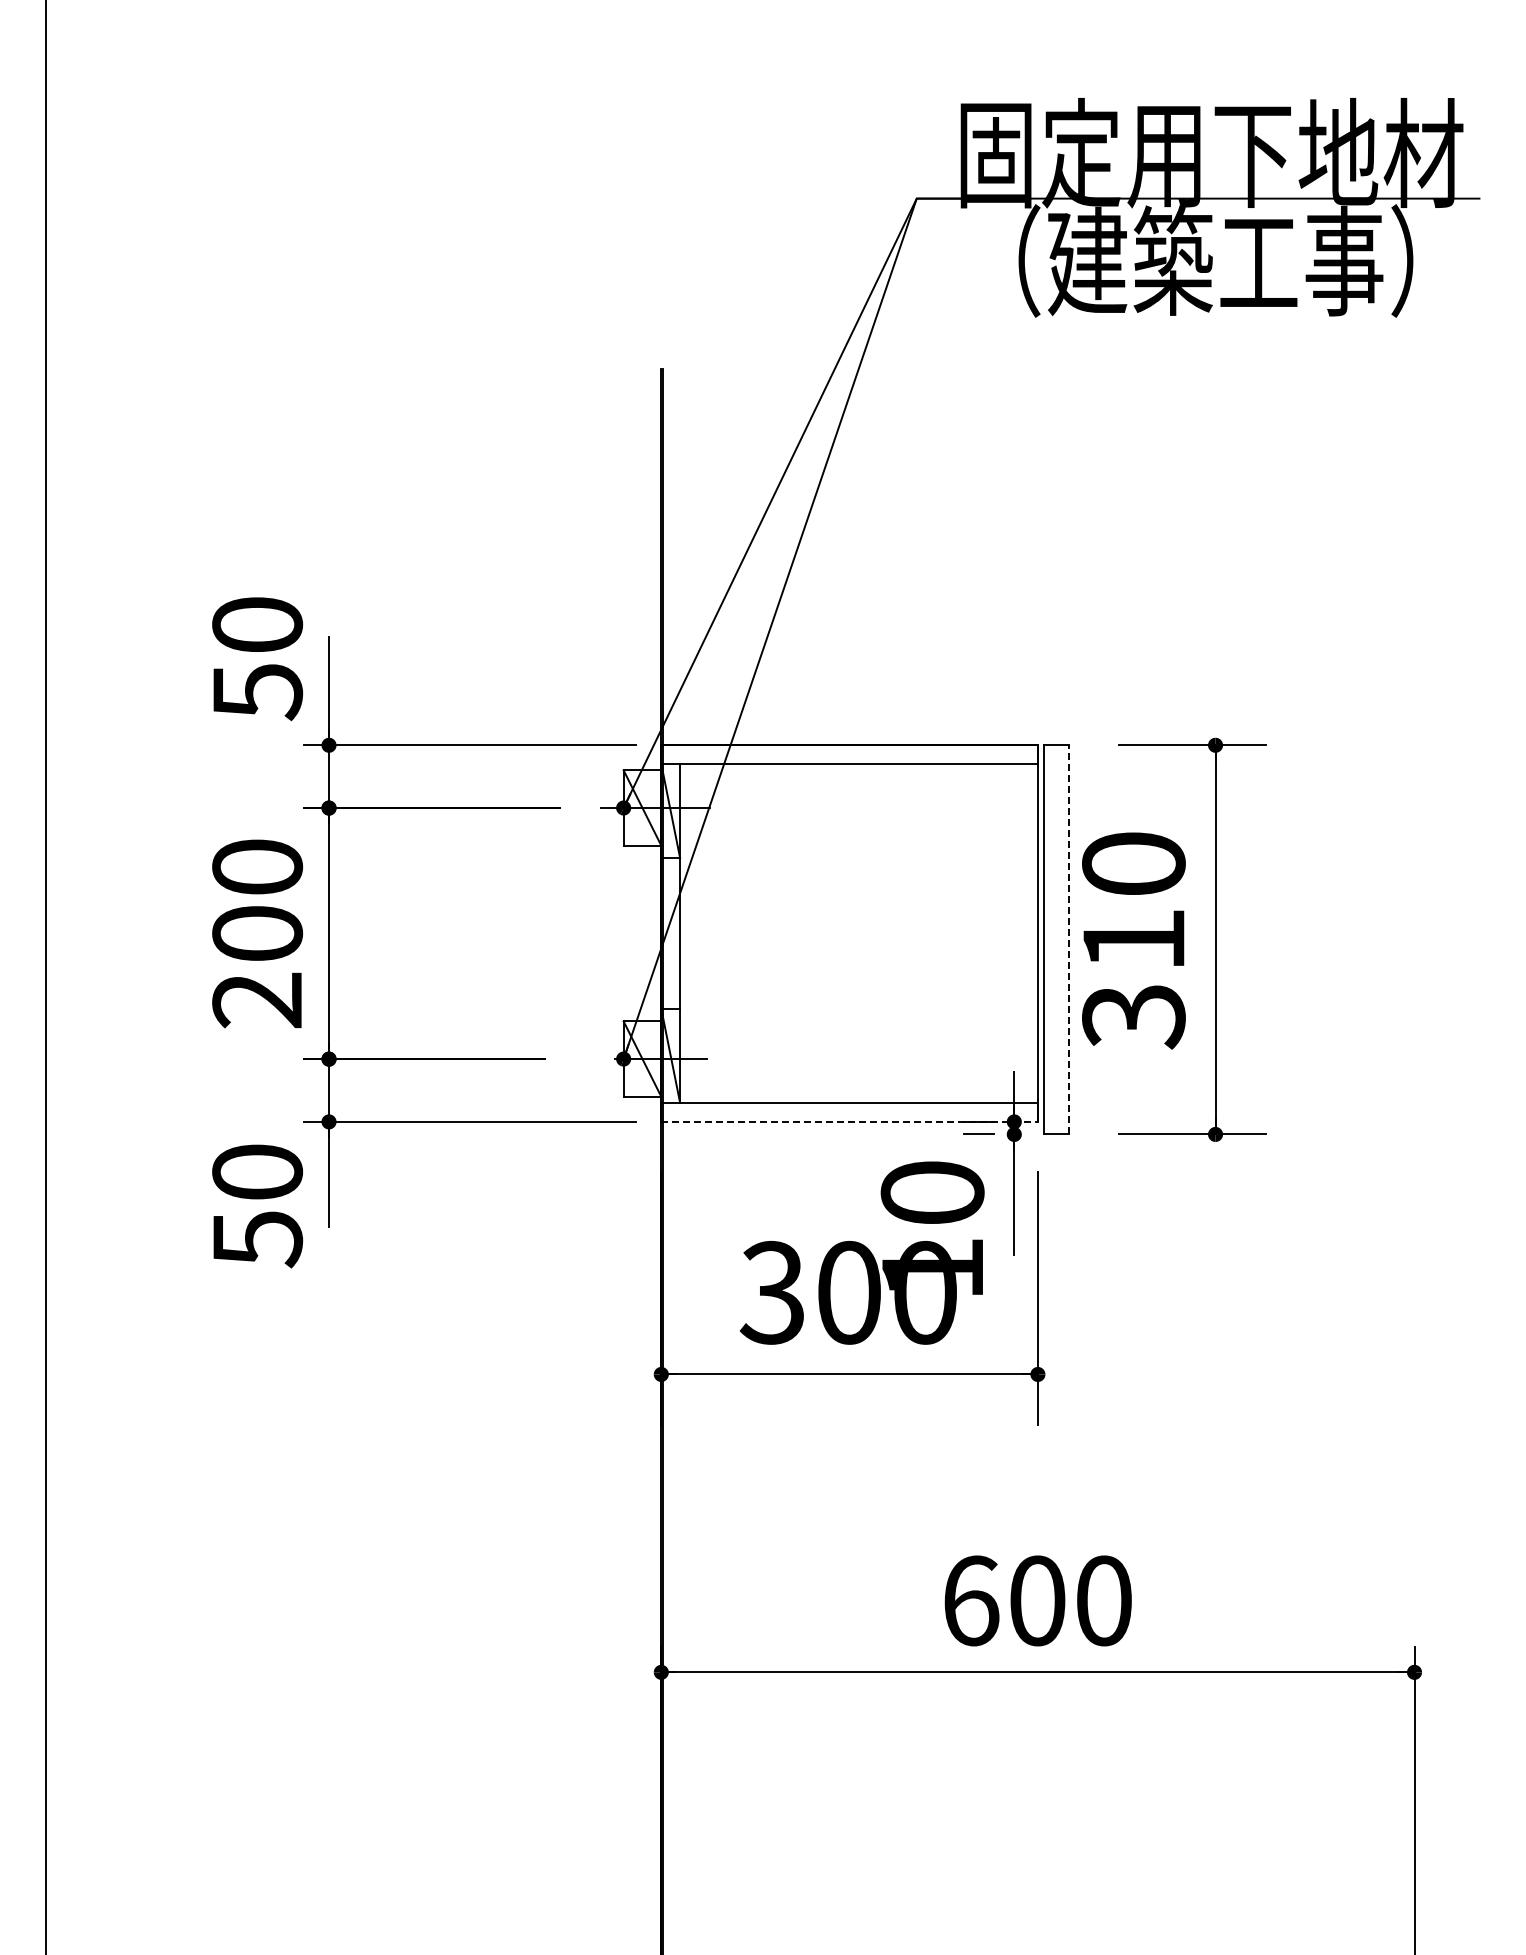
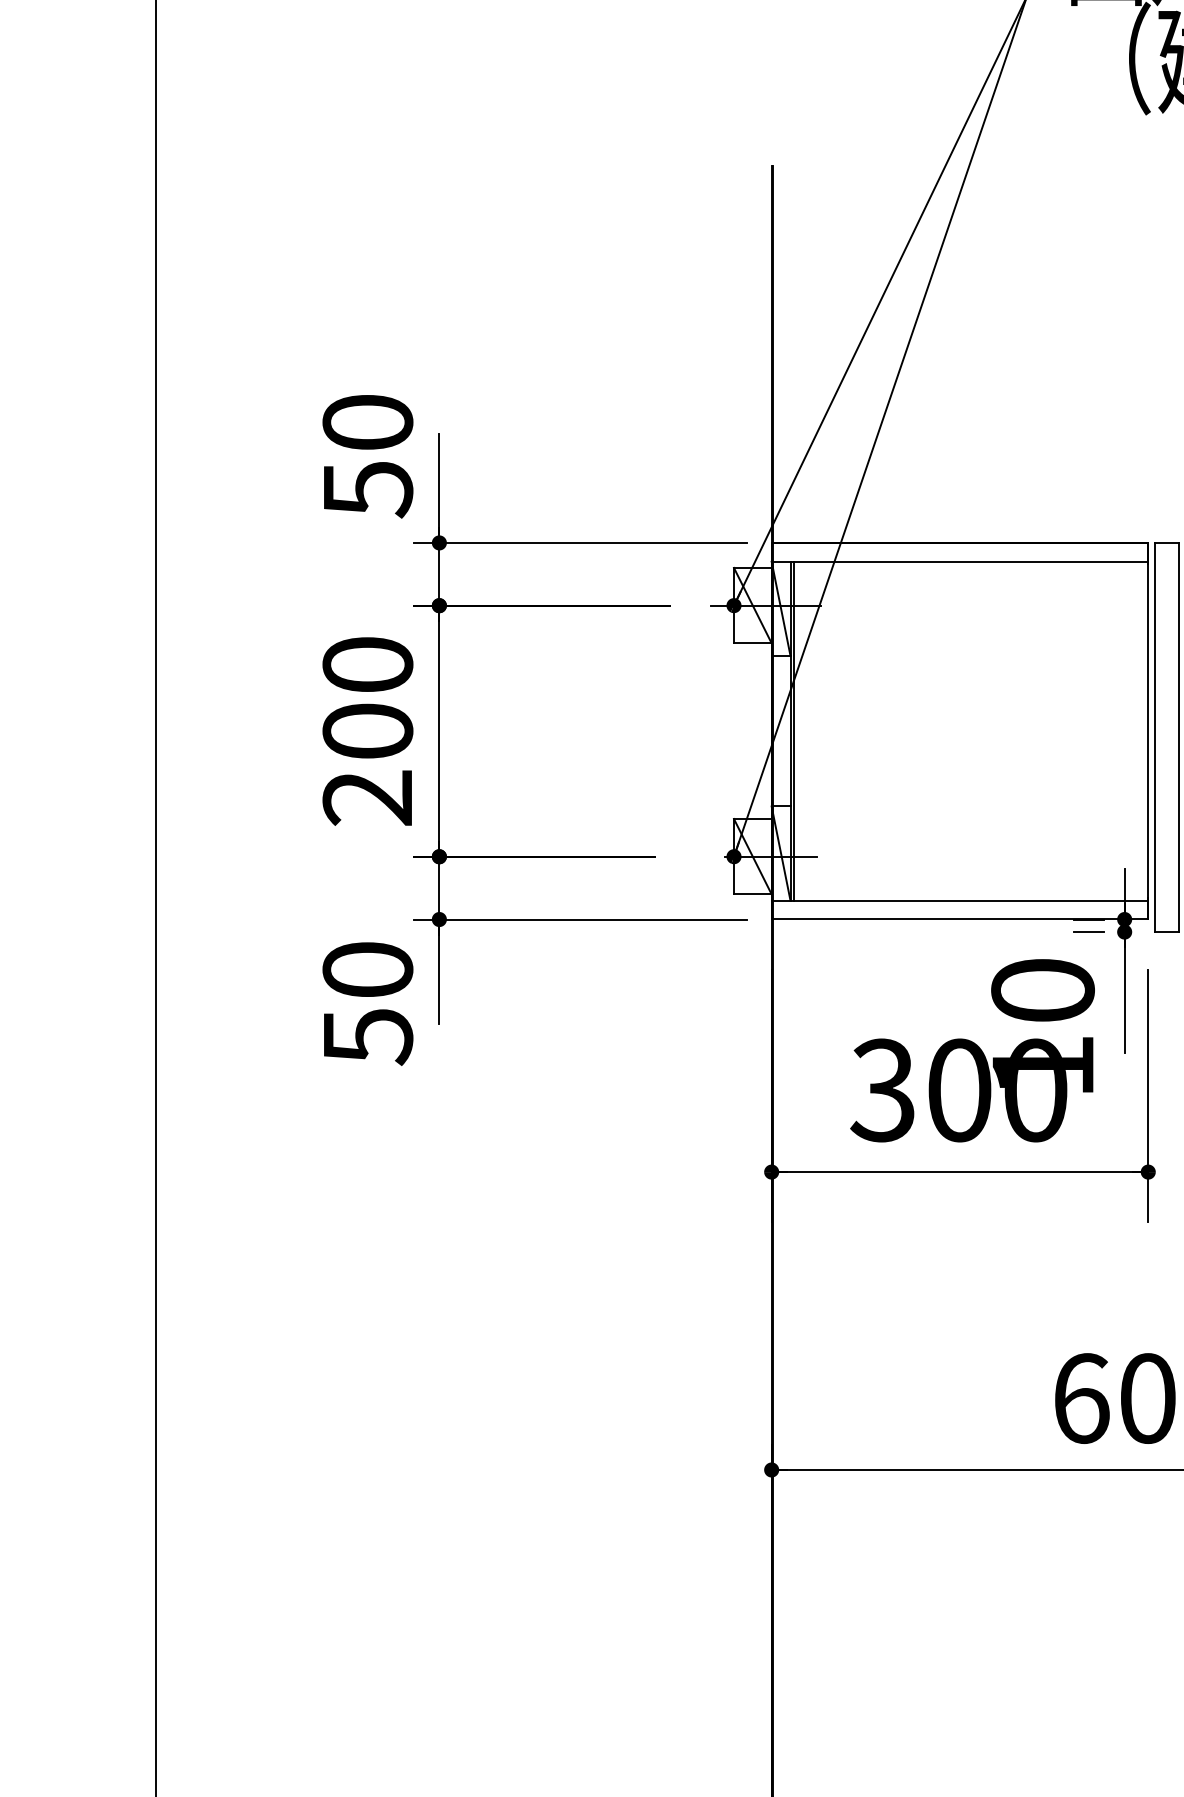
line: (683, 933) -> (793, 731), added
line: (1068, 939) -> (1178, 737), dashed -> solid
line: (850, 1121) -> (960, 919), dashed -> solid

